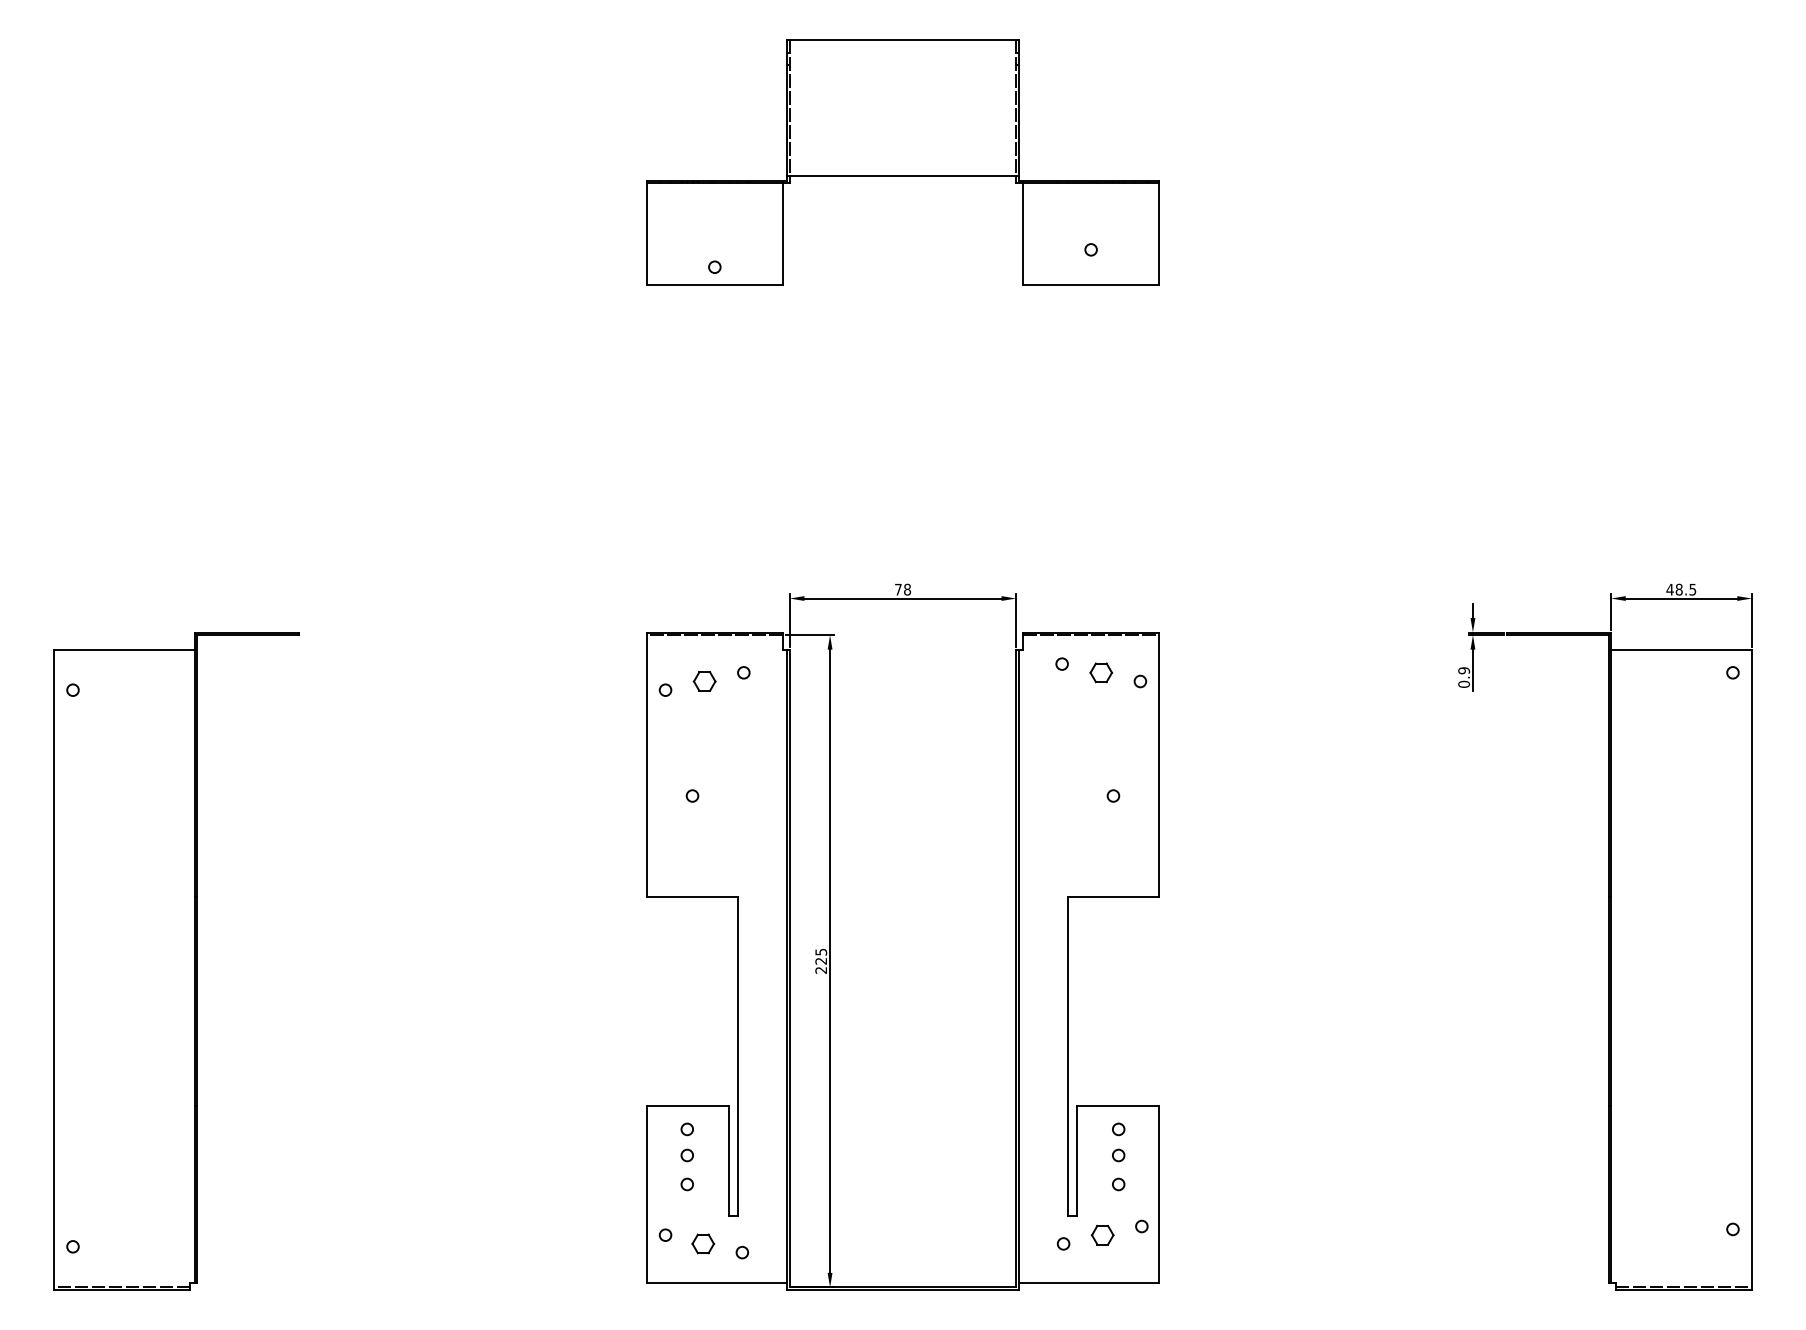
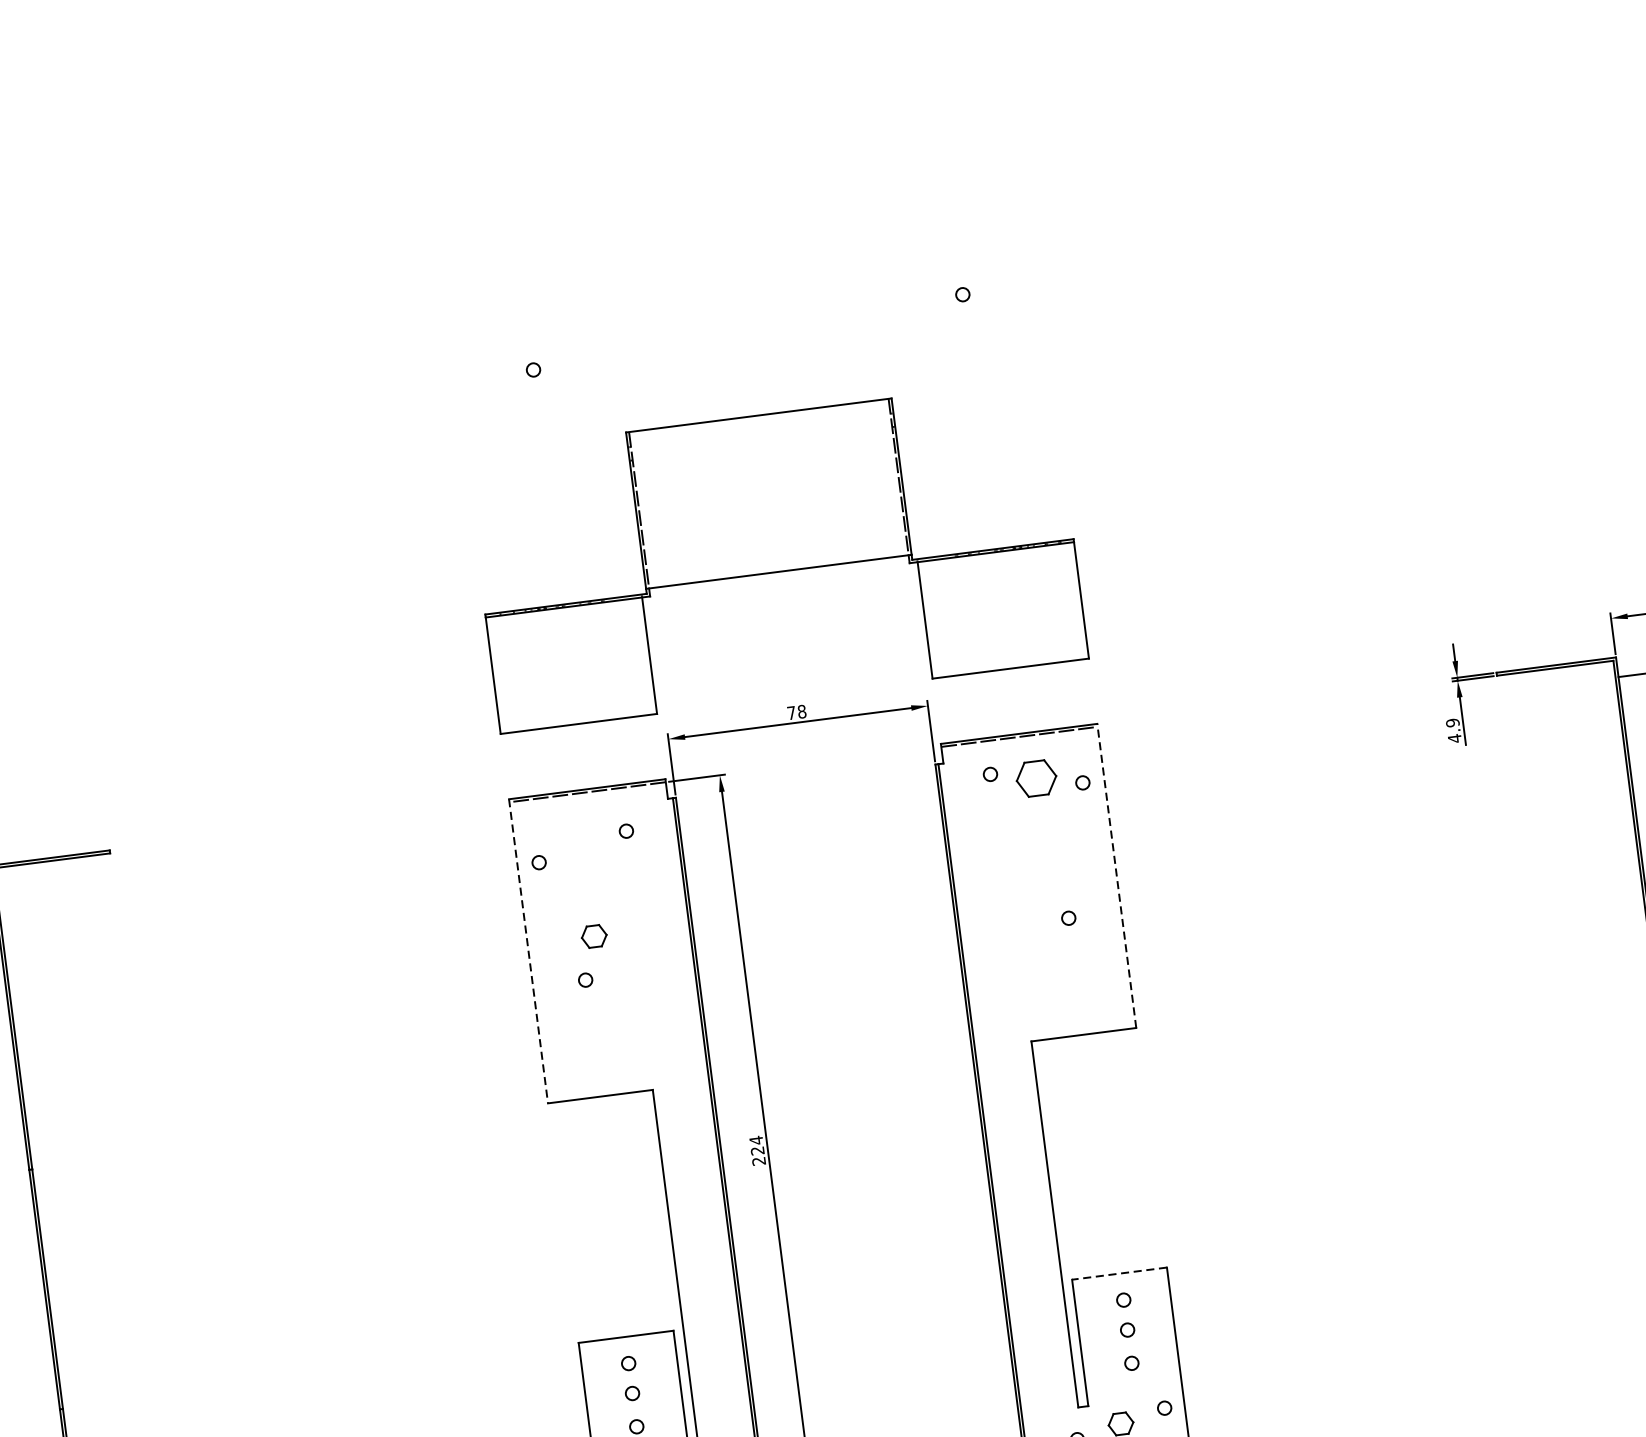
part: (902, 162) -> (776, 556), moved
part: (1101, 672) -> (1036, 778), size x1.6
part: (704, 681) -> (594, 936), moved
text: (1464, 684) -> (1455, 738), 0.9 -> 4.9
line: (1159, 764) -> (1116, 875), solid -> dashed
line: (646, 765) -> (528, 951), solid -> dashed
text: (821, 951) -> (756, 1139), 225 -> 224
line: (1117, 1106) -> (1119, 1274), solid -> dashed

